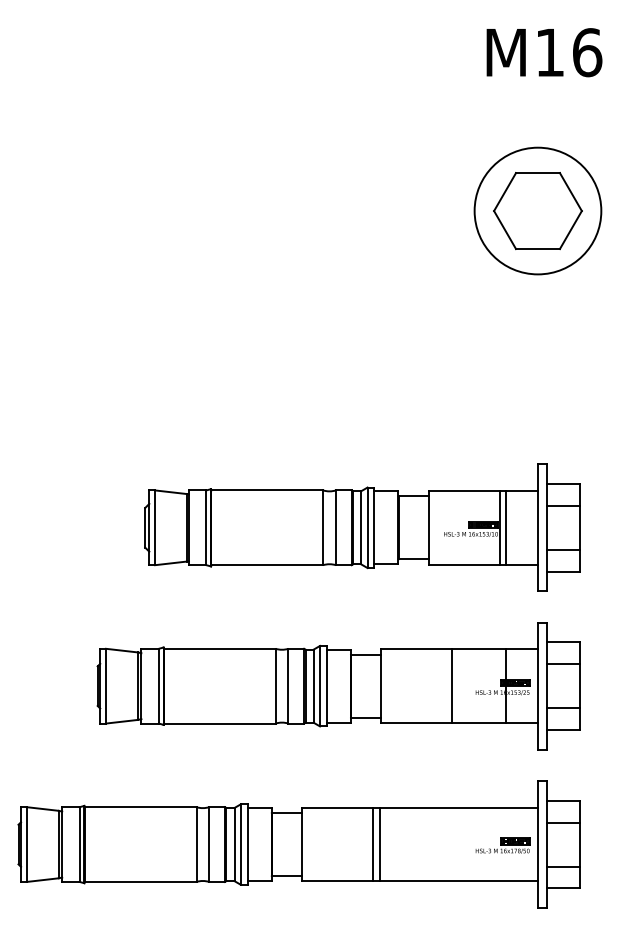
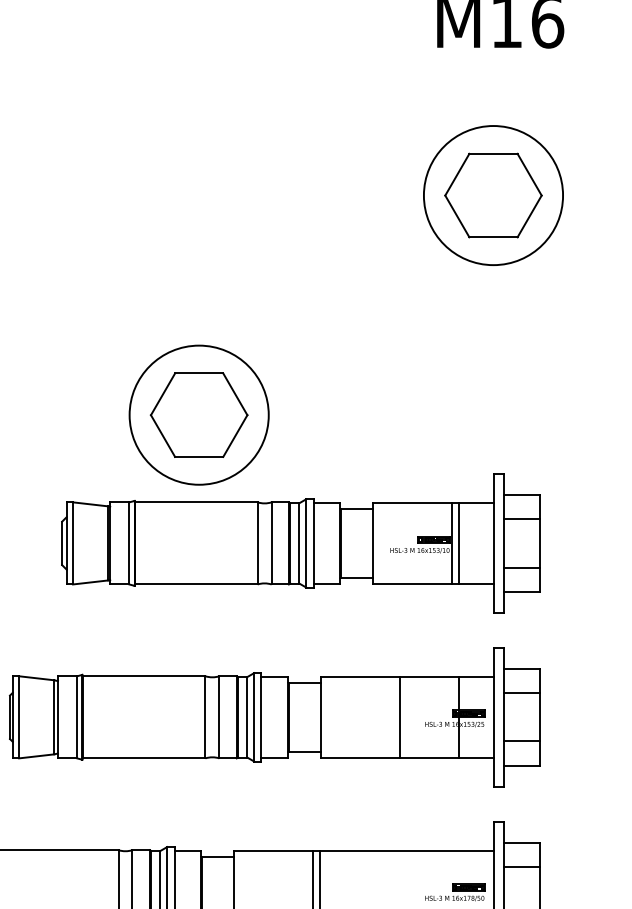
part: (269, 410) -> (198, 414), added

